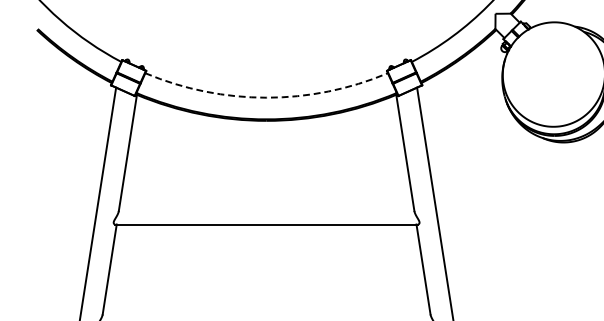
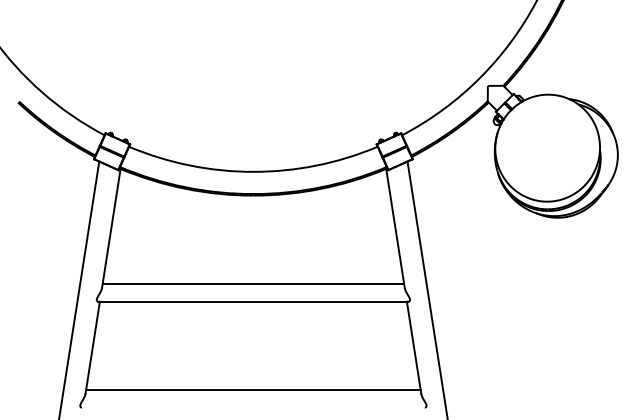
arc: (266, 97) -> (253, 171), dashed -> solid
line: (266, 207) -> (253, 284), added
line: (266, 310) -> (253, 389), added

